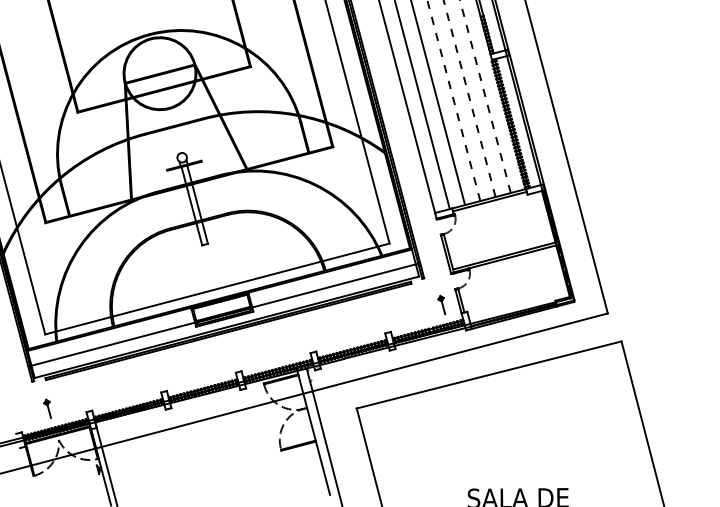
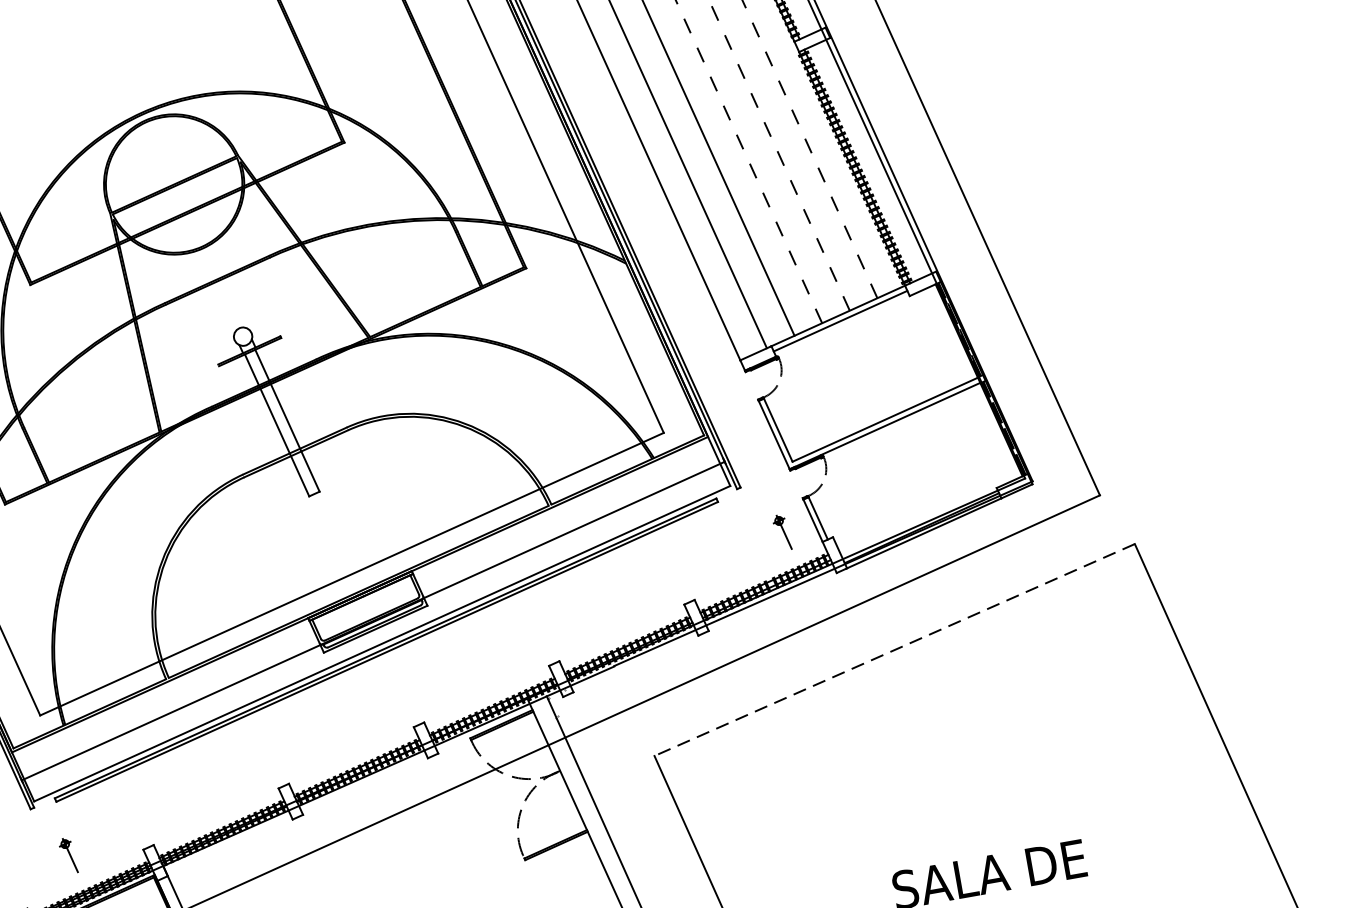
line: (489, 375) -> (895, 650), solid -> dashed

